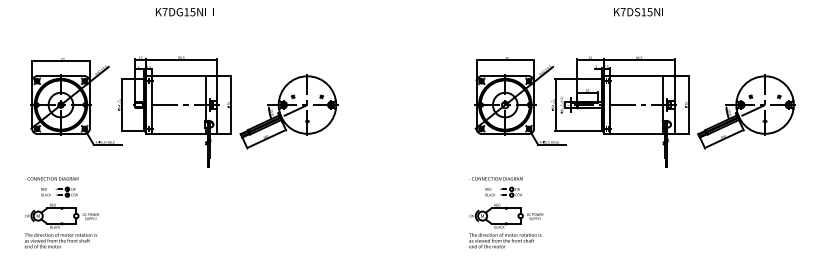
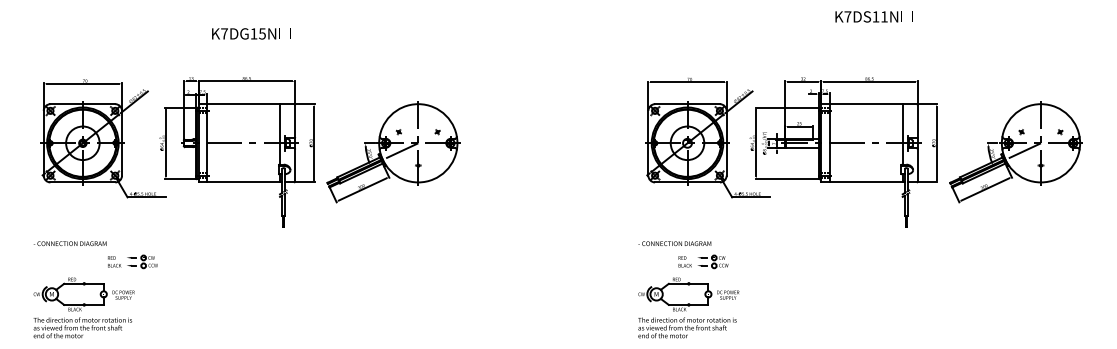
text: (184, 11) -> (251, 33), moved
text: (650, 11) -> (884, 16), K7DS15N -> K7DS11N
part: (59, 191) -> (132, 261), moved
part: (503, 191) -> (703, 261), moved

